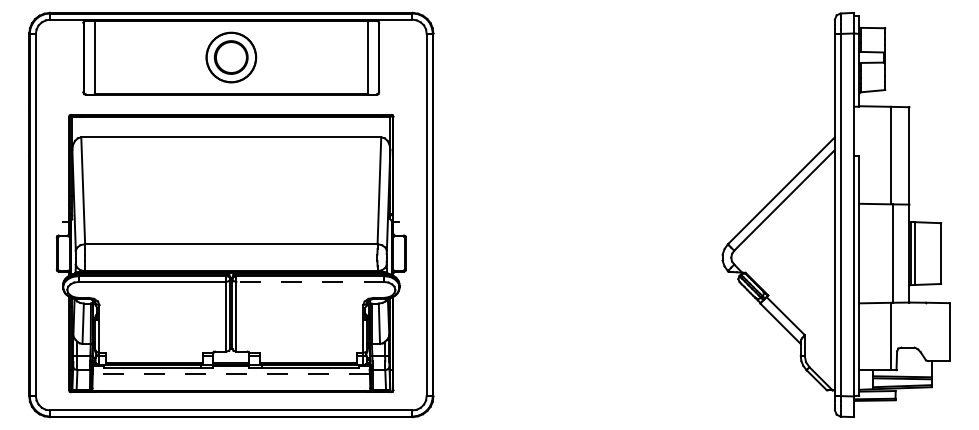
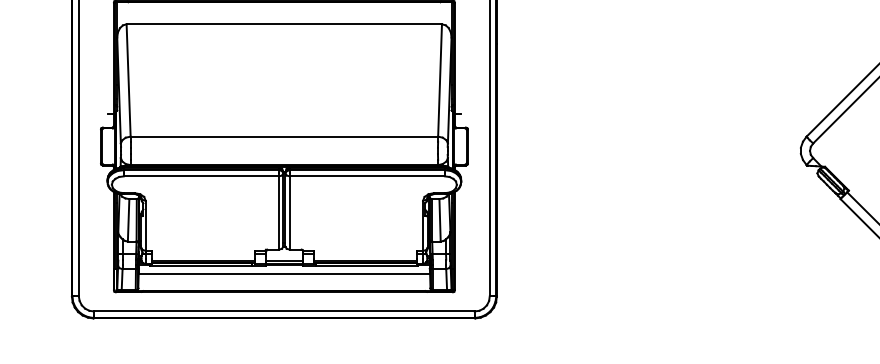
line: (310, 281) -> (367, 175), dashed -> solid
line: (231, 374) -> (284, 273), dashed -> solid

